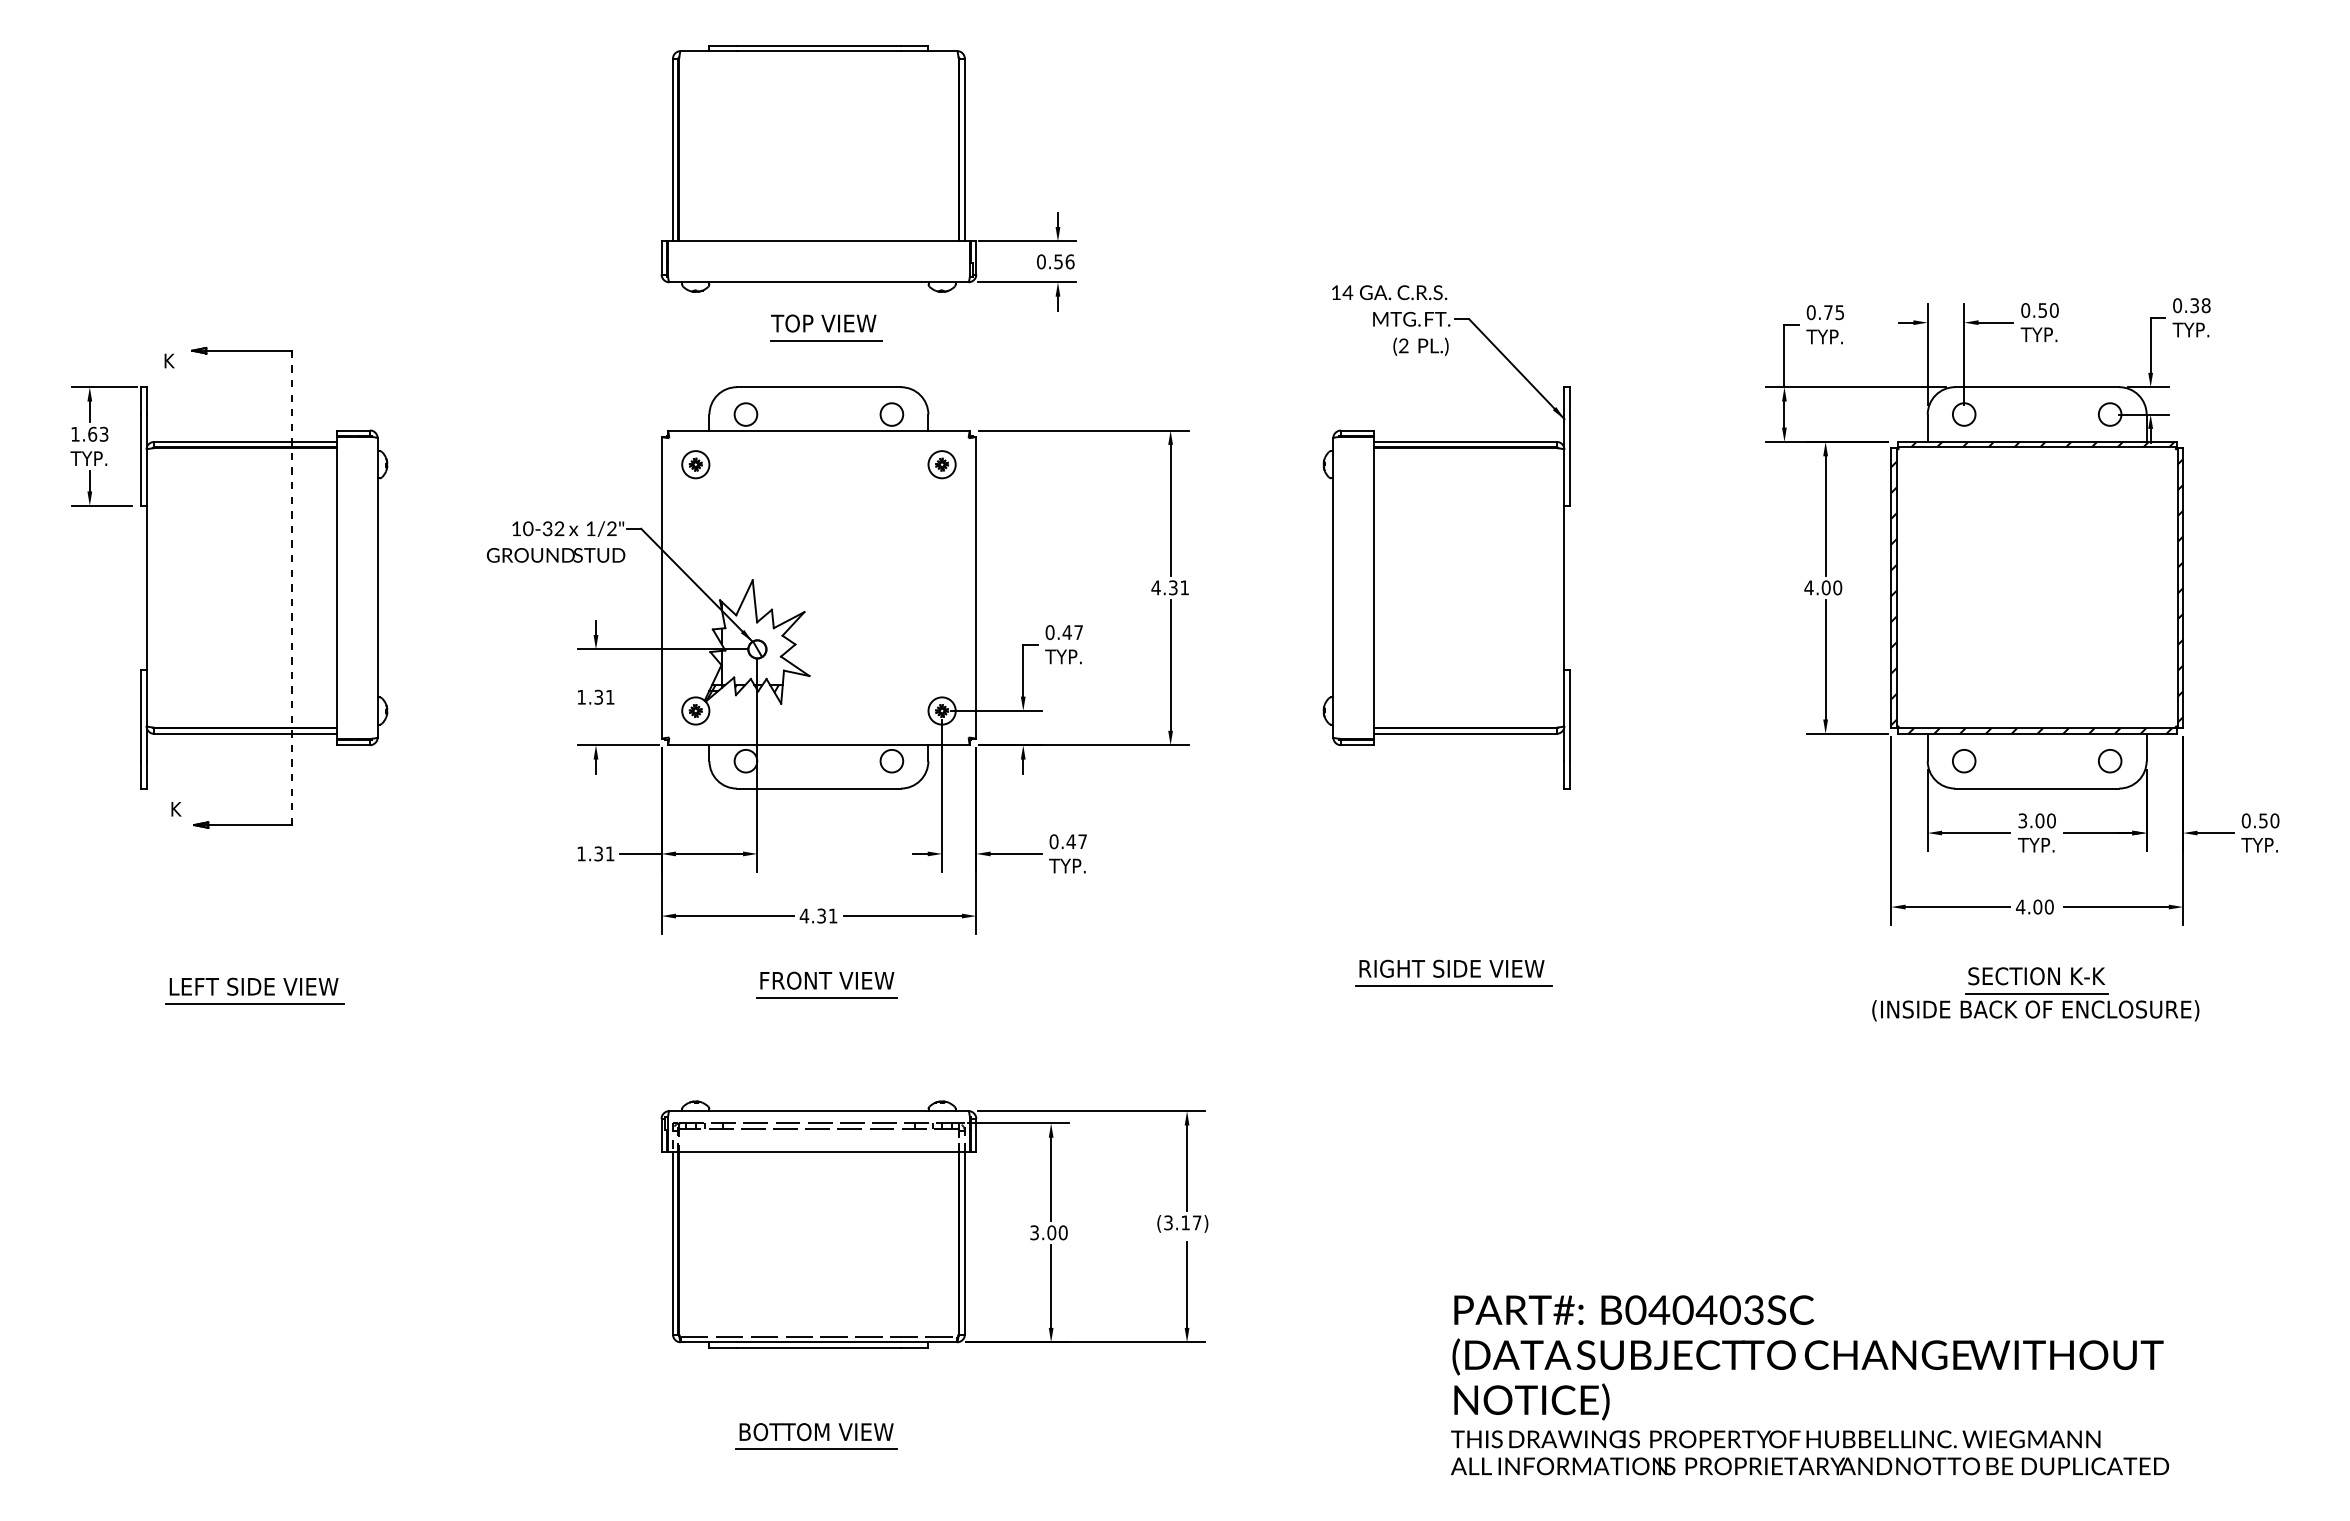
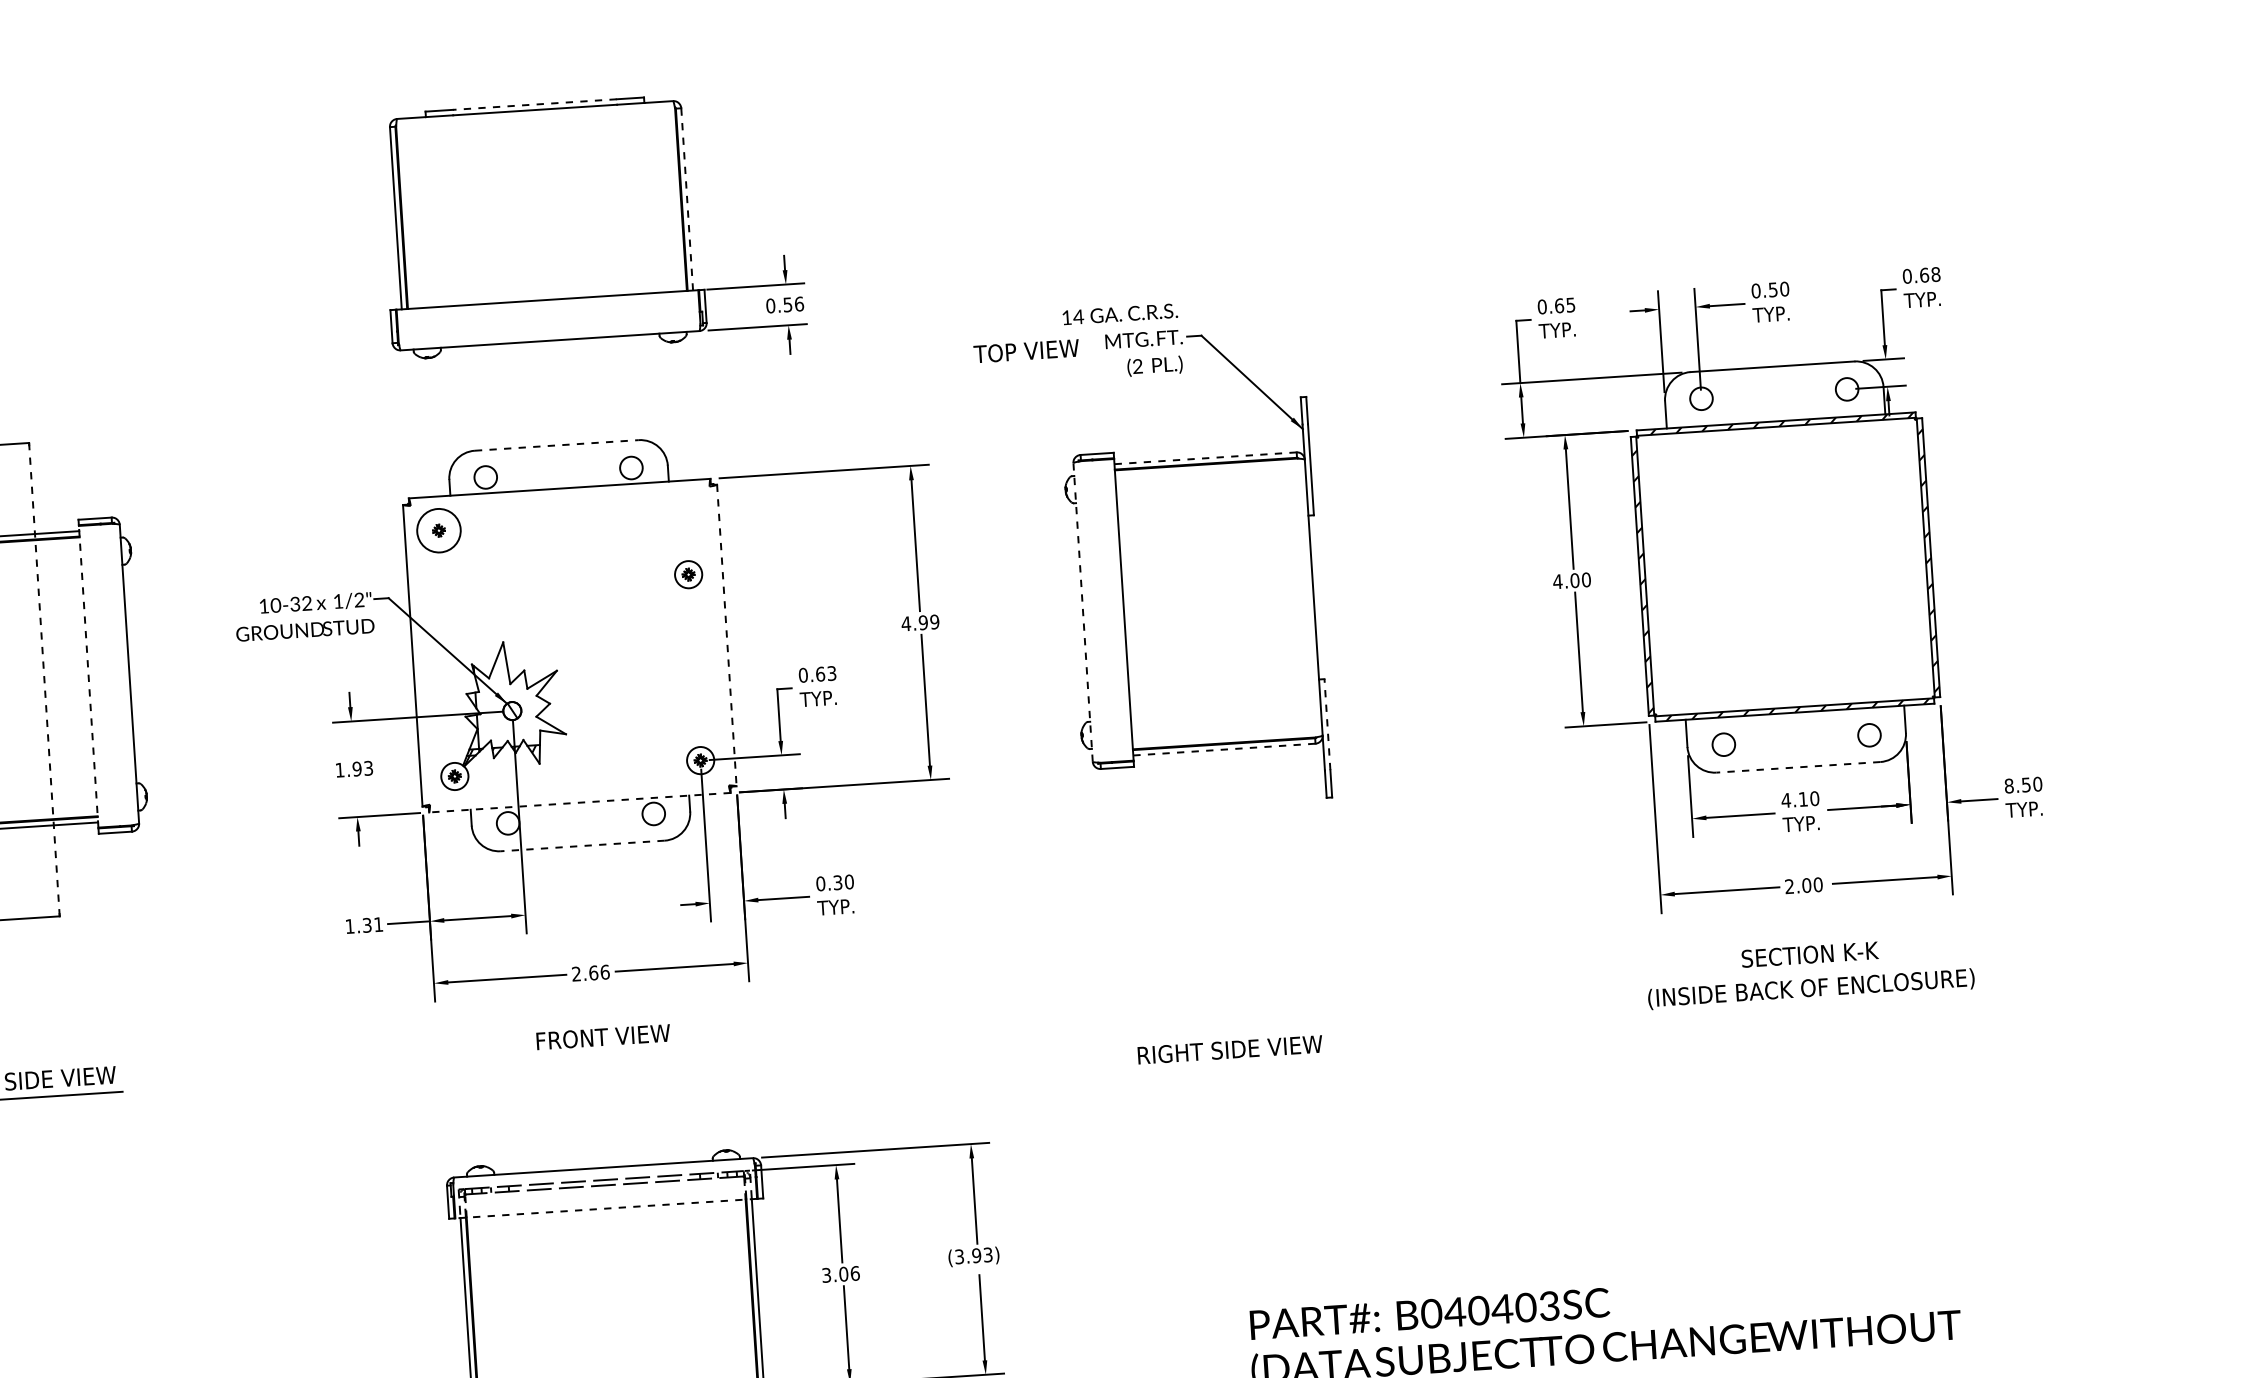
line: (818, 45) -> (534, 104), solid -> dashed
line: (964, 149) -> (686, 198), solid -> dashed
text: (2194, 305) -> (1924, 275), 0.38 -> 0.68
text: (1828, 312) -> (1559, 305), 0.75 -> 0.65
text: (823, 323) -> (1026, 351), moved
line: (825, 340) -> (560, 398), removed
line: (819, 387) -> (557, 445), solid -> dashed
line: (1464, 441) -> (1204, 457), solid -> dashed
circle: (695, 464) -> (438, 530), size x1.6
part: (941, 464) -> (688, 574), moved
line: (336, 587) -> (88, 676), solid -> dashed
text: (1178, 587) -> (928, 622), 4.31 -> 4.99
line: (1333, 587) -> (1083, 612), solid -> dashed
line: (976, 588) -> (727, 636), solid -> dashed
text: (1072, 632) -> (825, 673), 0.47 -> 0.63
text: (604, 696) -> (362, 767), 1.31 -> 1.93
line: (1569, 715) -> (1327, 724), solid -> dashed
line: (1465, 733) -> (1224, 749), solid -> dashed
line: (818, 745) -> (579, 803), solid -> dashed
line: (818, 788) -> (582, 845), solid -> dashed
line: (2036, 788) -> (1797, 767), solid -> dashed
text: (2031, 820) -> (1794, 799), 3.00 -> 4.10
text: (2245, 820) -> (2008, 785), 0.50 -> 8.50
text: (1076, 841) -> (843, 882), 0.47 -> 0.30
text: (2020, 906) -> (1789, 886), 4.00 -> 2.00
text: (818, 915) -> (590, 972), 4.31 -> 2.66
text: (1451, 968) -> (1229, 1049), moved
line: (1453, 986) -> (1228, 1002), removed
line: (2037, 993) -> (1811, 971), removed
line: (826, 998) -> (603, 1054), removed
line: (818, 1151) -> (605, 1208), solid -> dashed
text: (1191, 1222) -> (982, 1254), (3.17) -> (3.93)
text: (1063, 1232) -> (855, 1273), 3.00 -> 3.06

